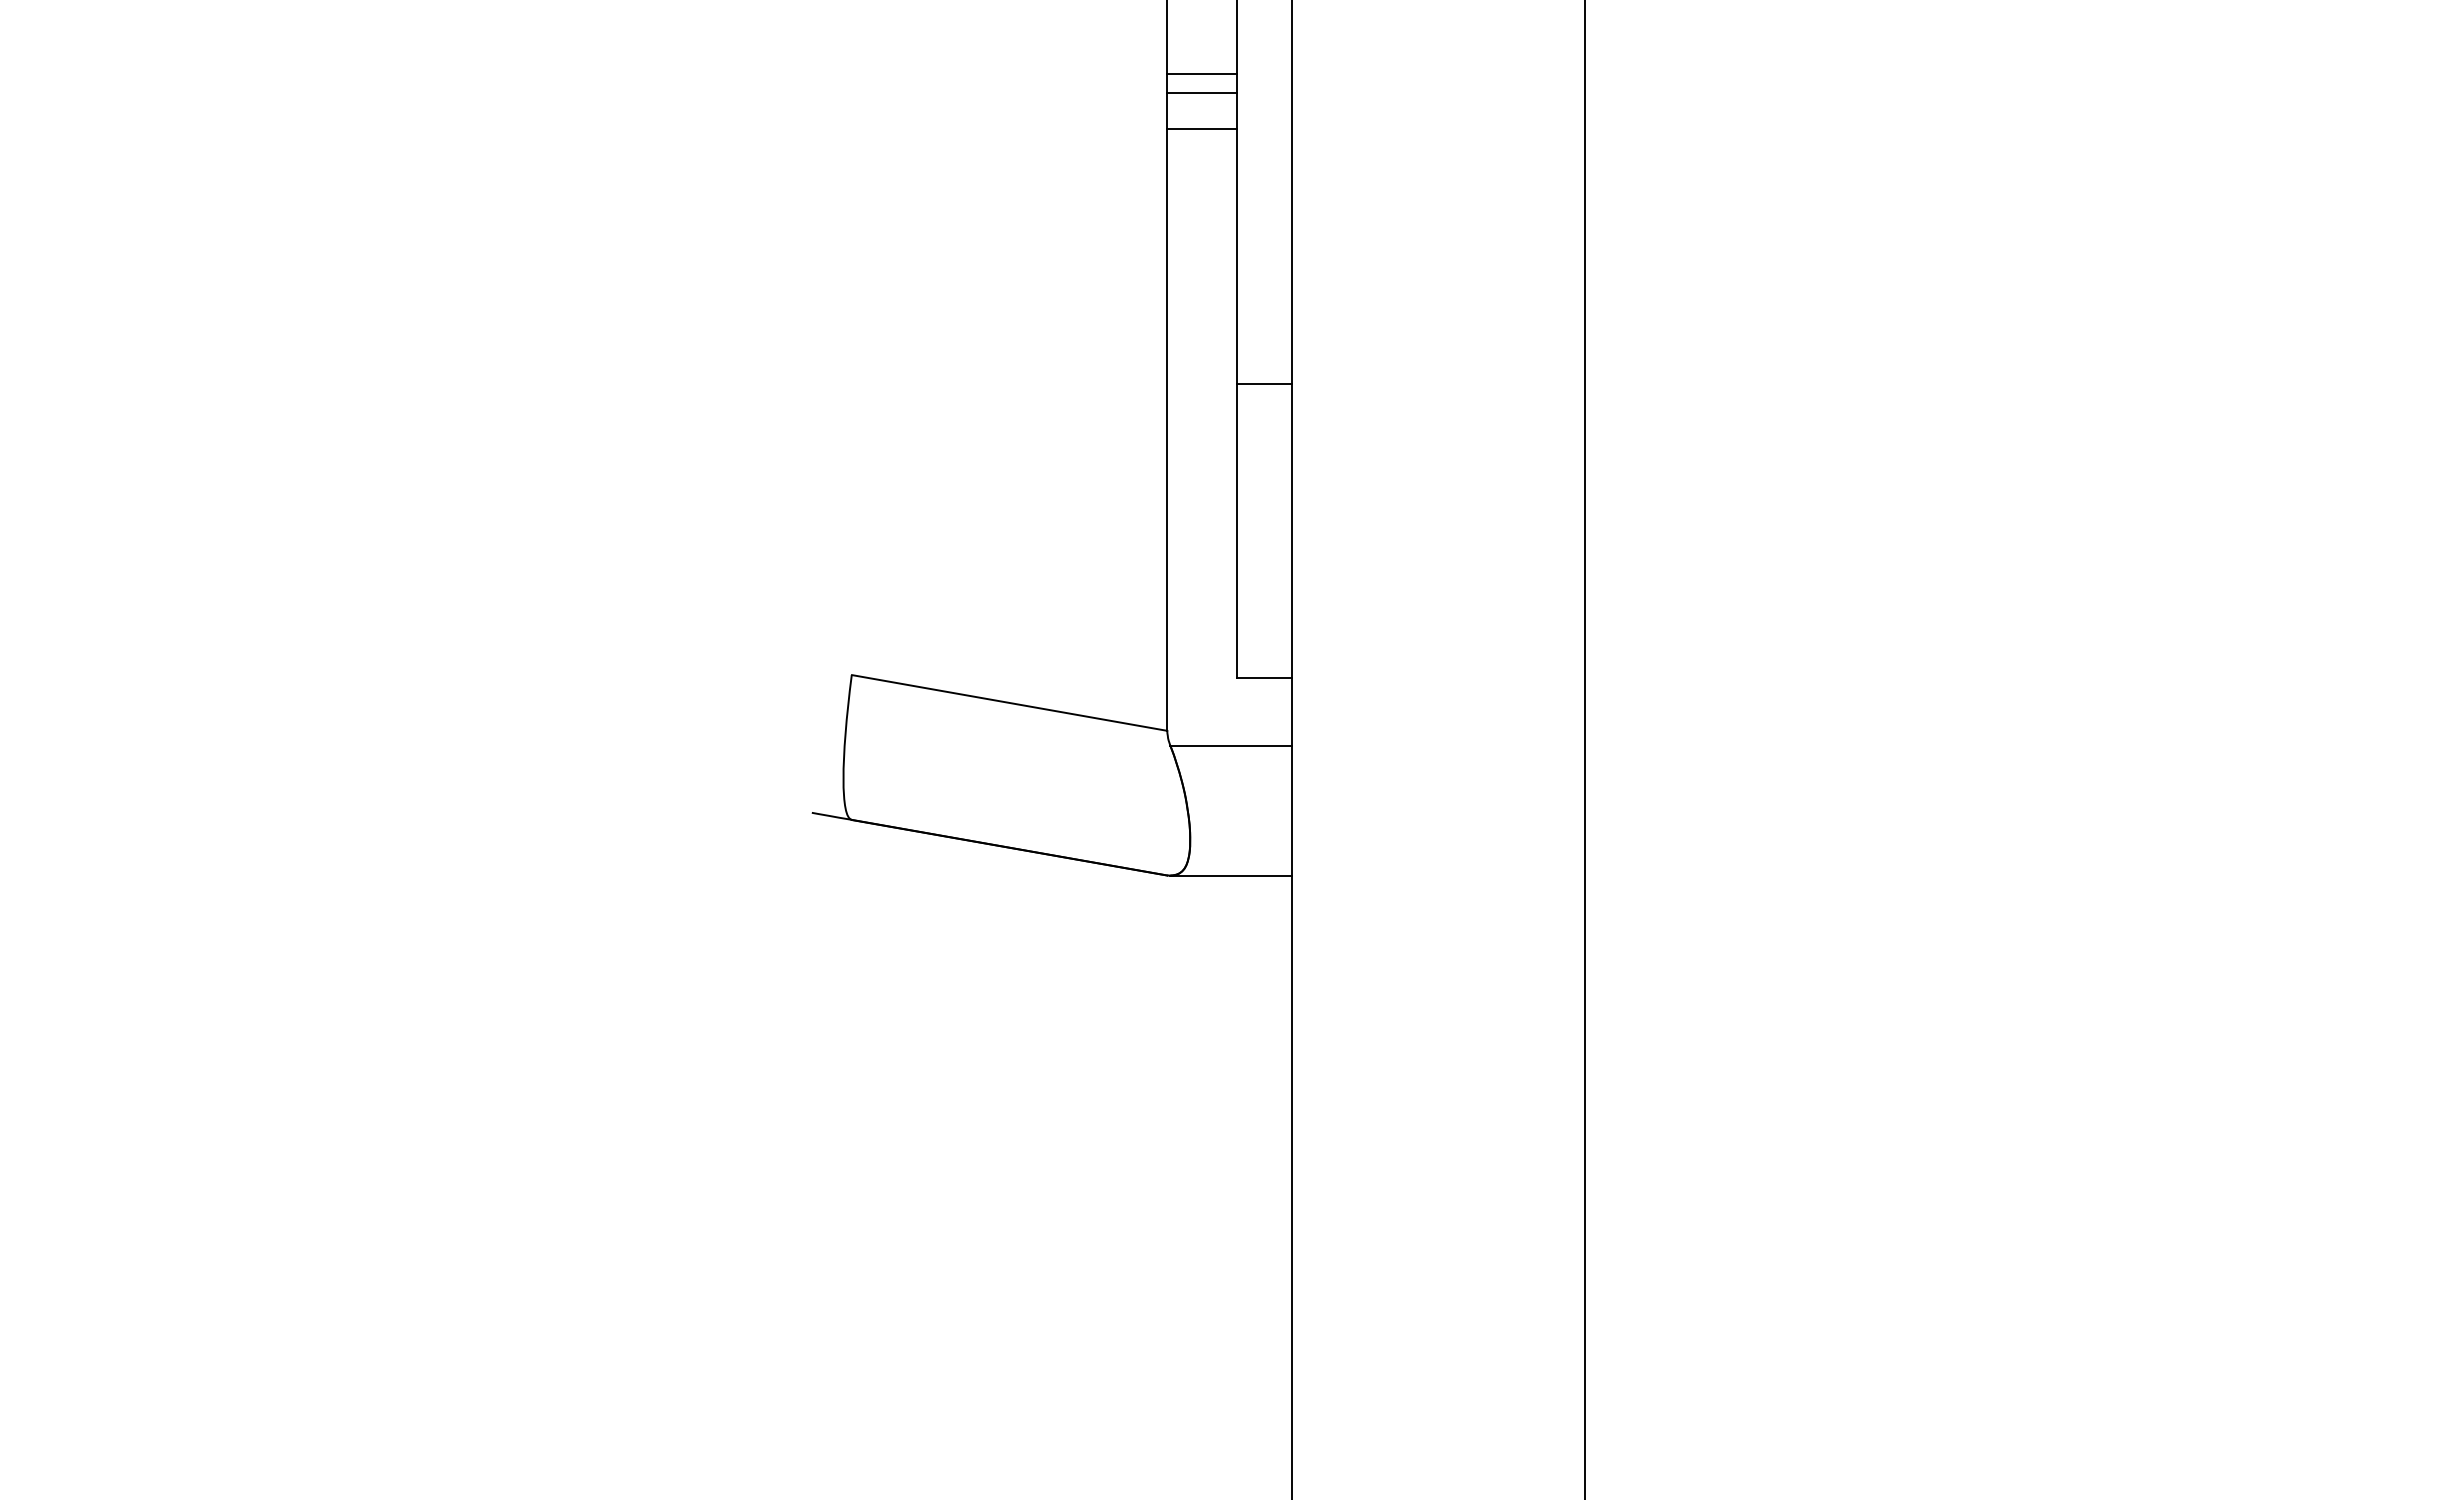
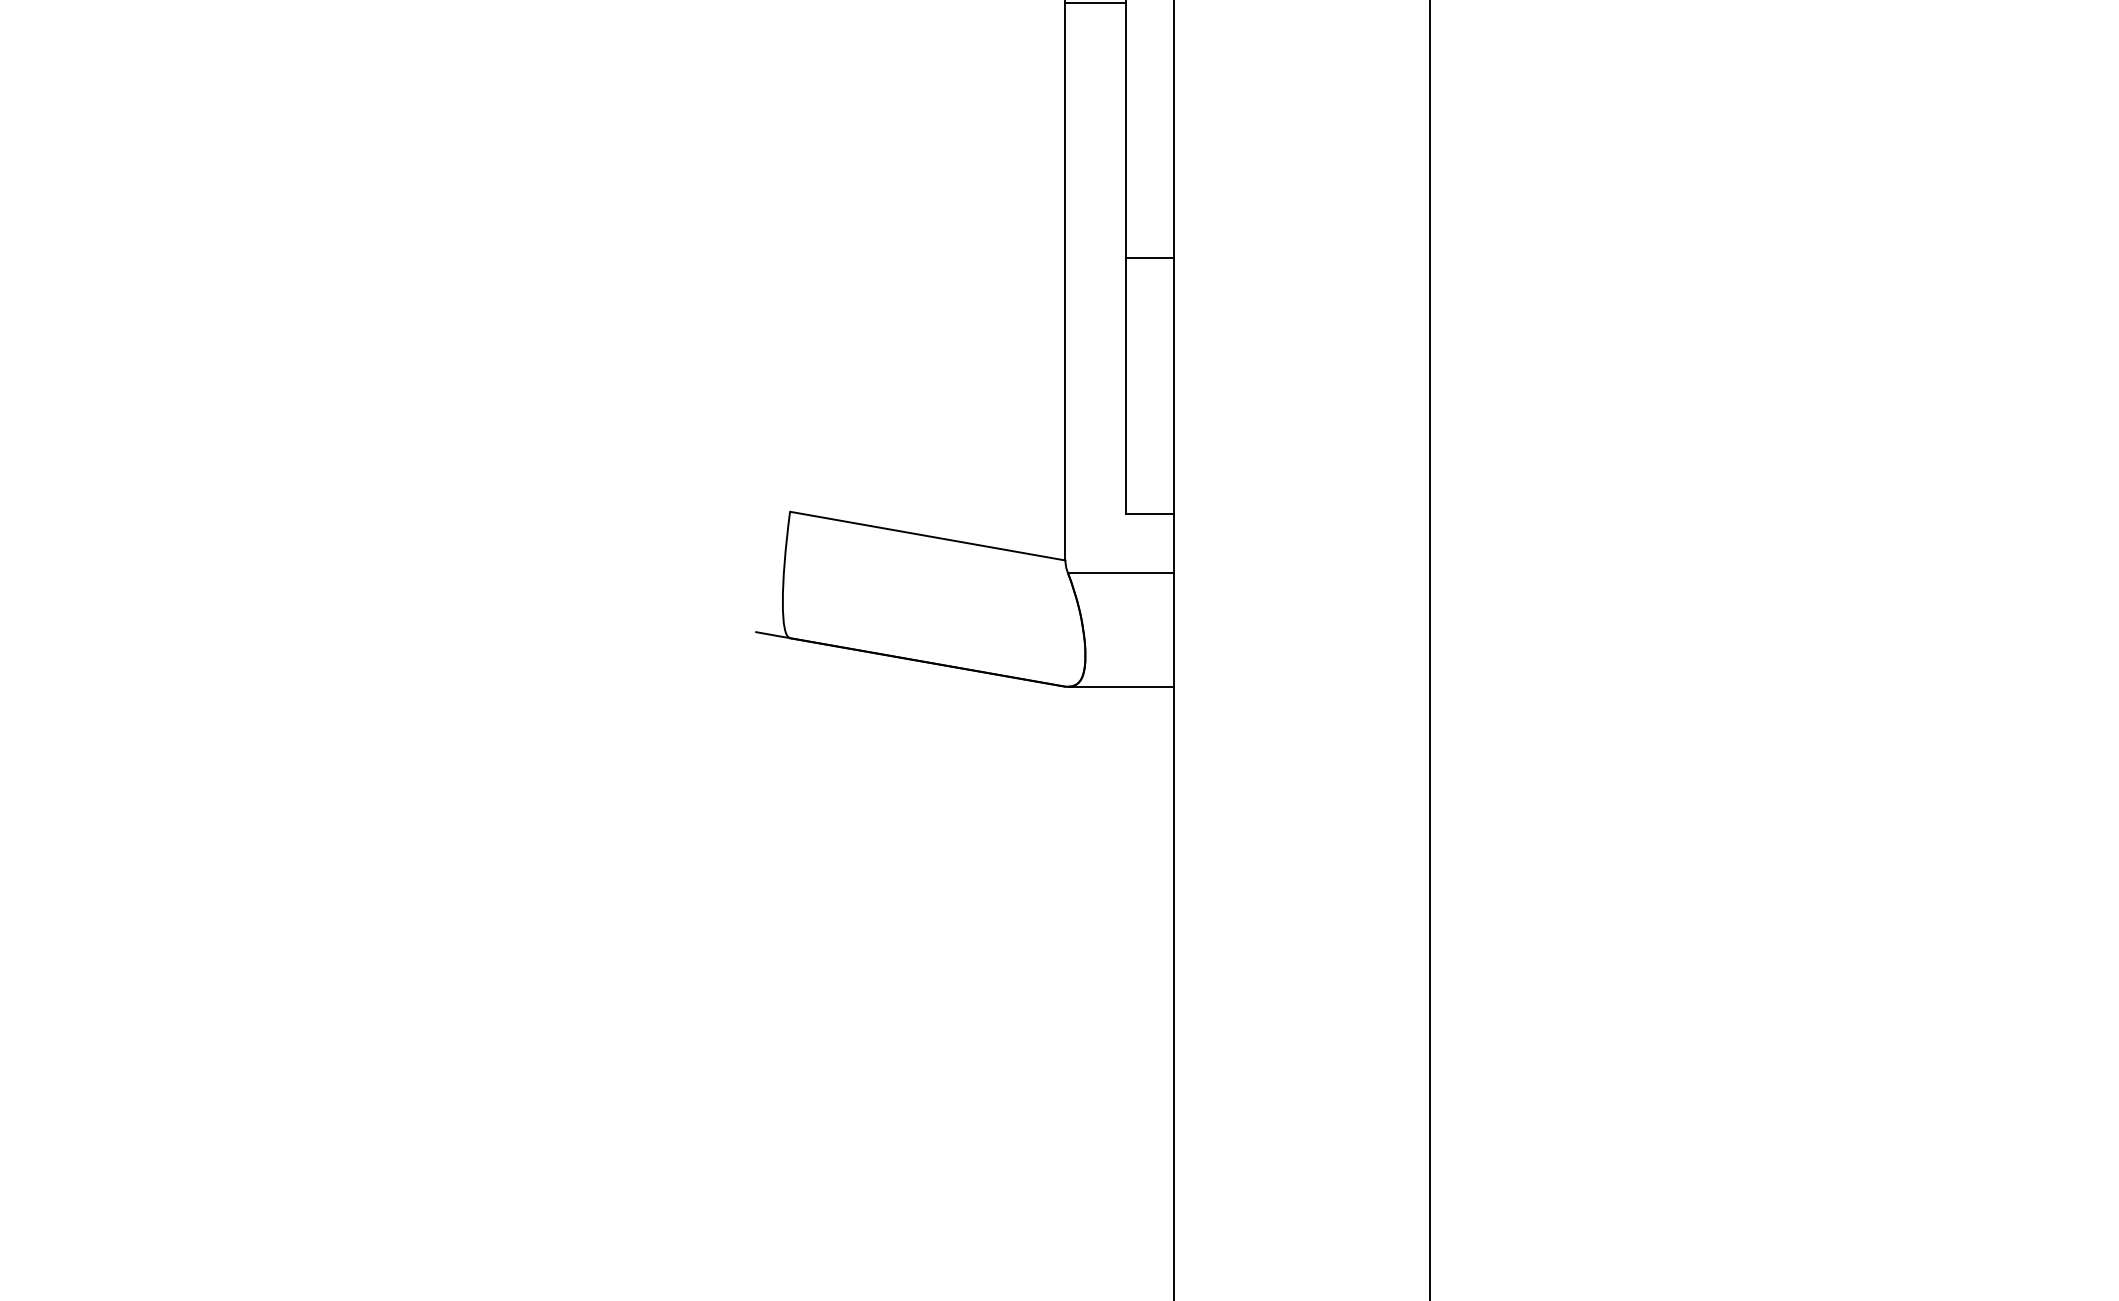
line: (1201, 129) -> (1095, 35), removed

